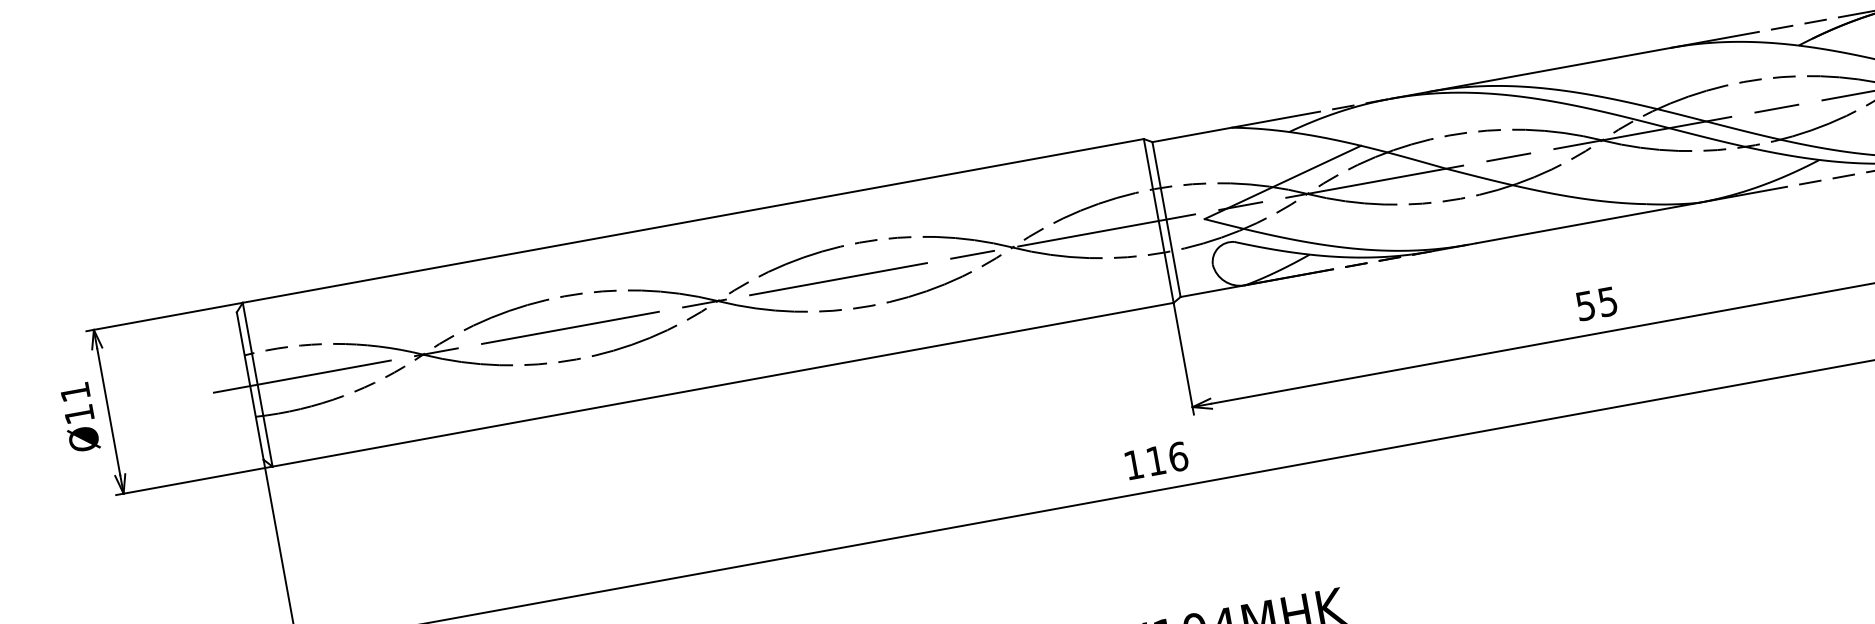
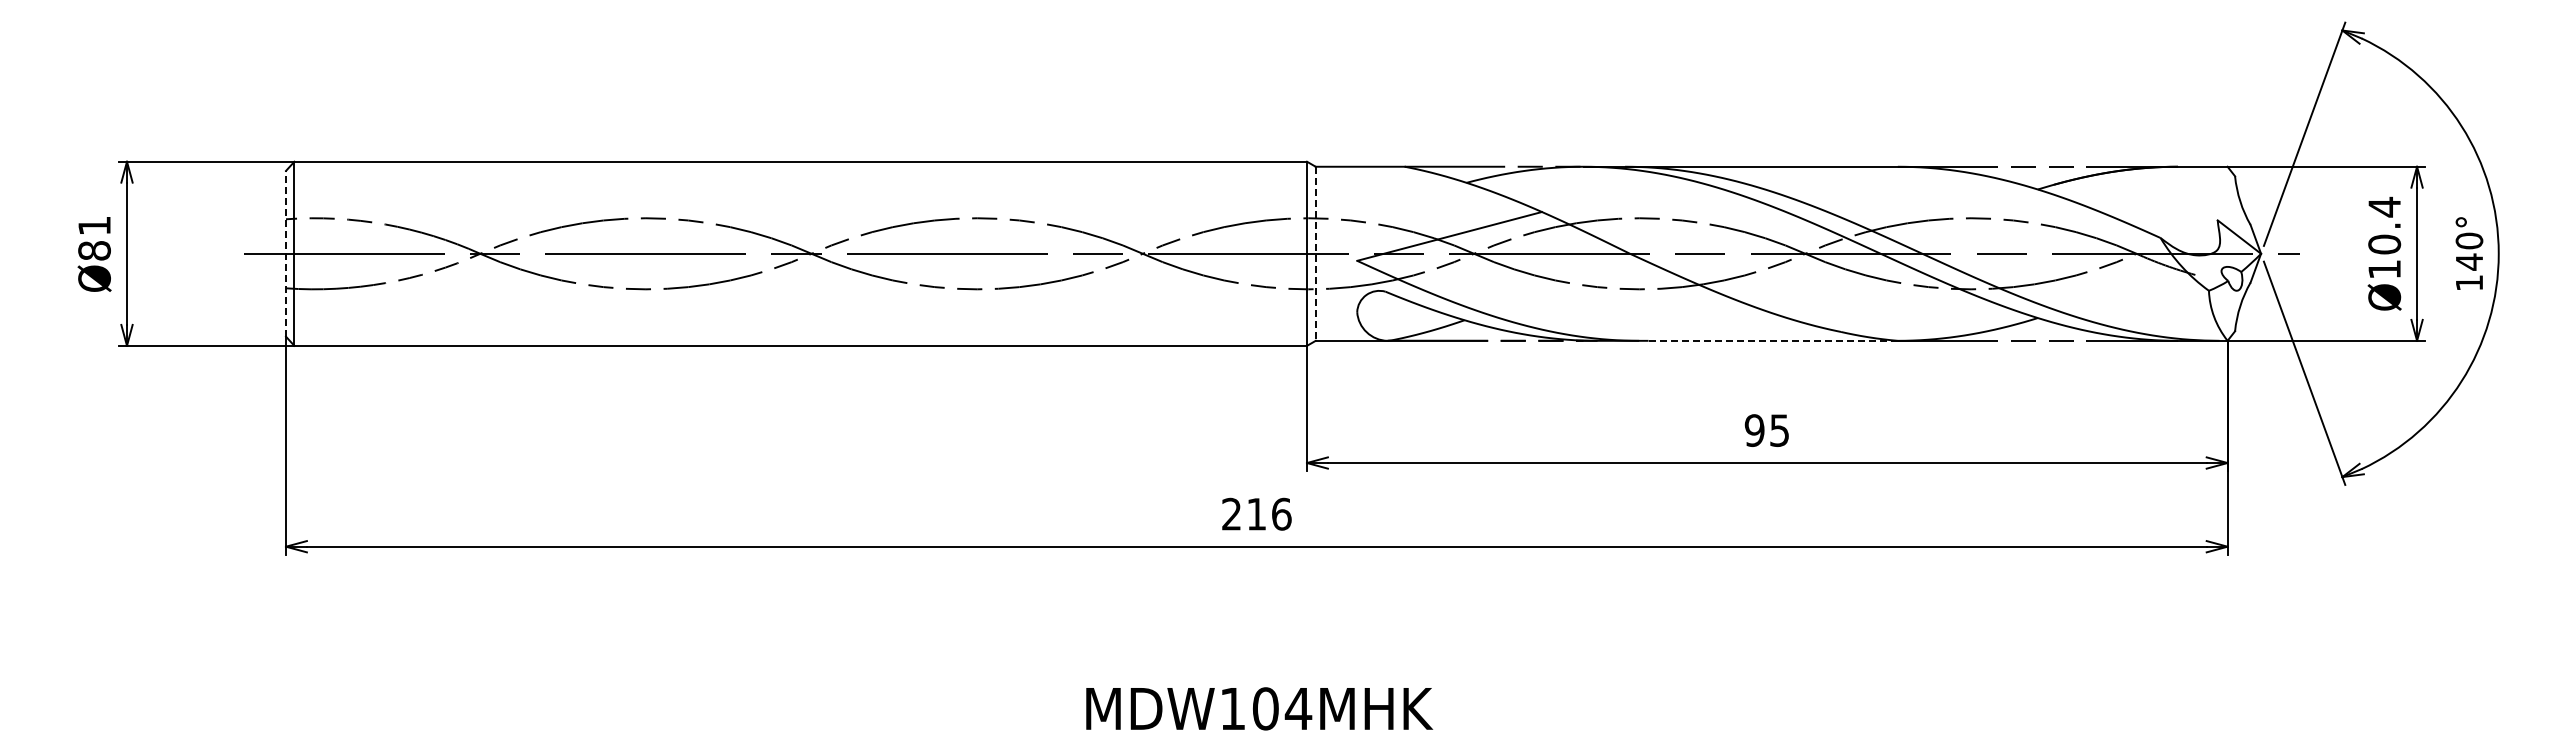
line: (1166, 220) -> (1315, 254), solid -> dashed
line: (1587, 222) -> (1773, 340), solid -> dashed
text: (1585, 305) -> (1754, 430), 55 -> 95
line: (250, 385) -> (286, 253), solid -> dashed
text: (79, 414) -> (94, 250), Ø11 -> Ø81
text: (1133, 464) -> (1231, 513), 116 -> 216

